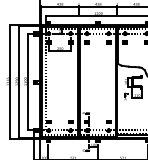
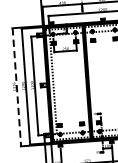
line: (10, 82) -> (17, 87), solid -> dashed

